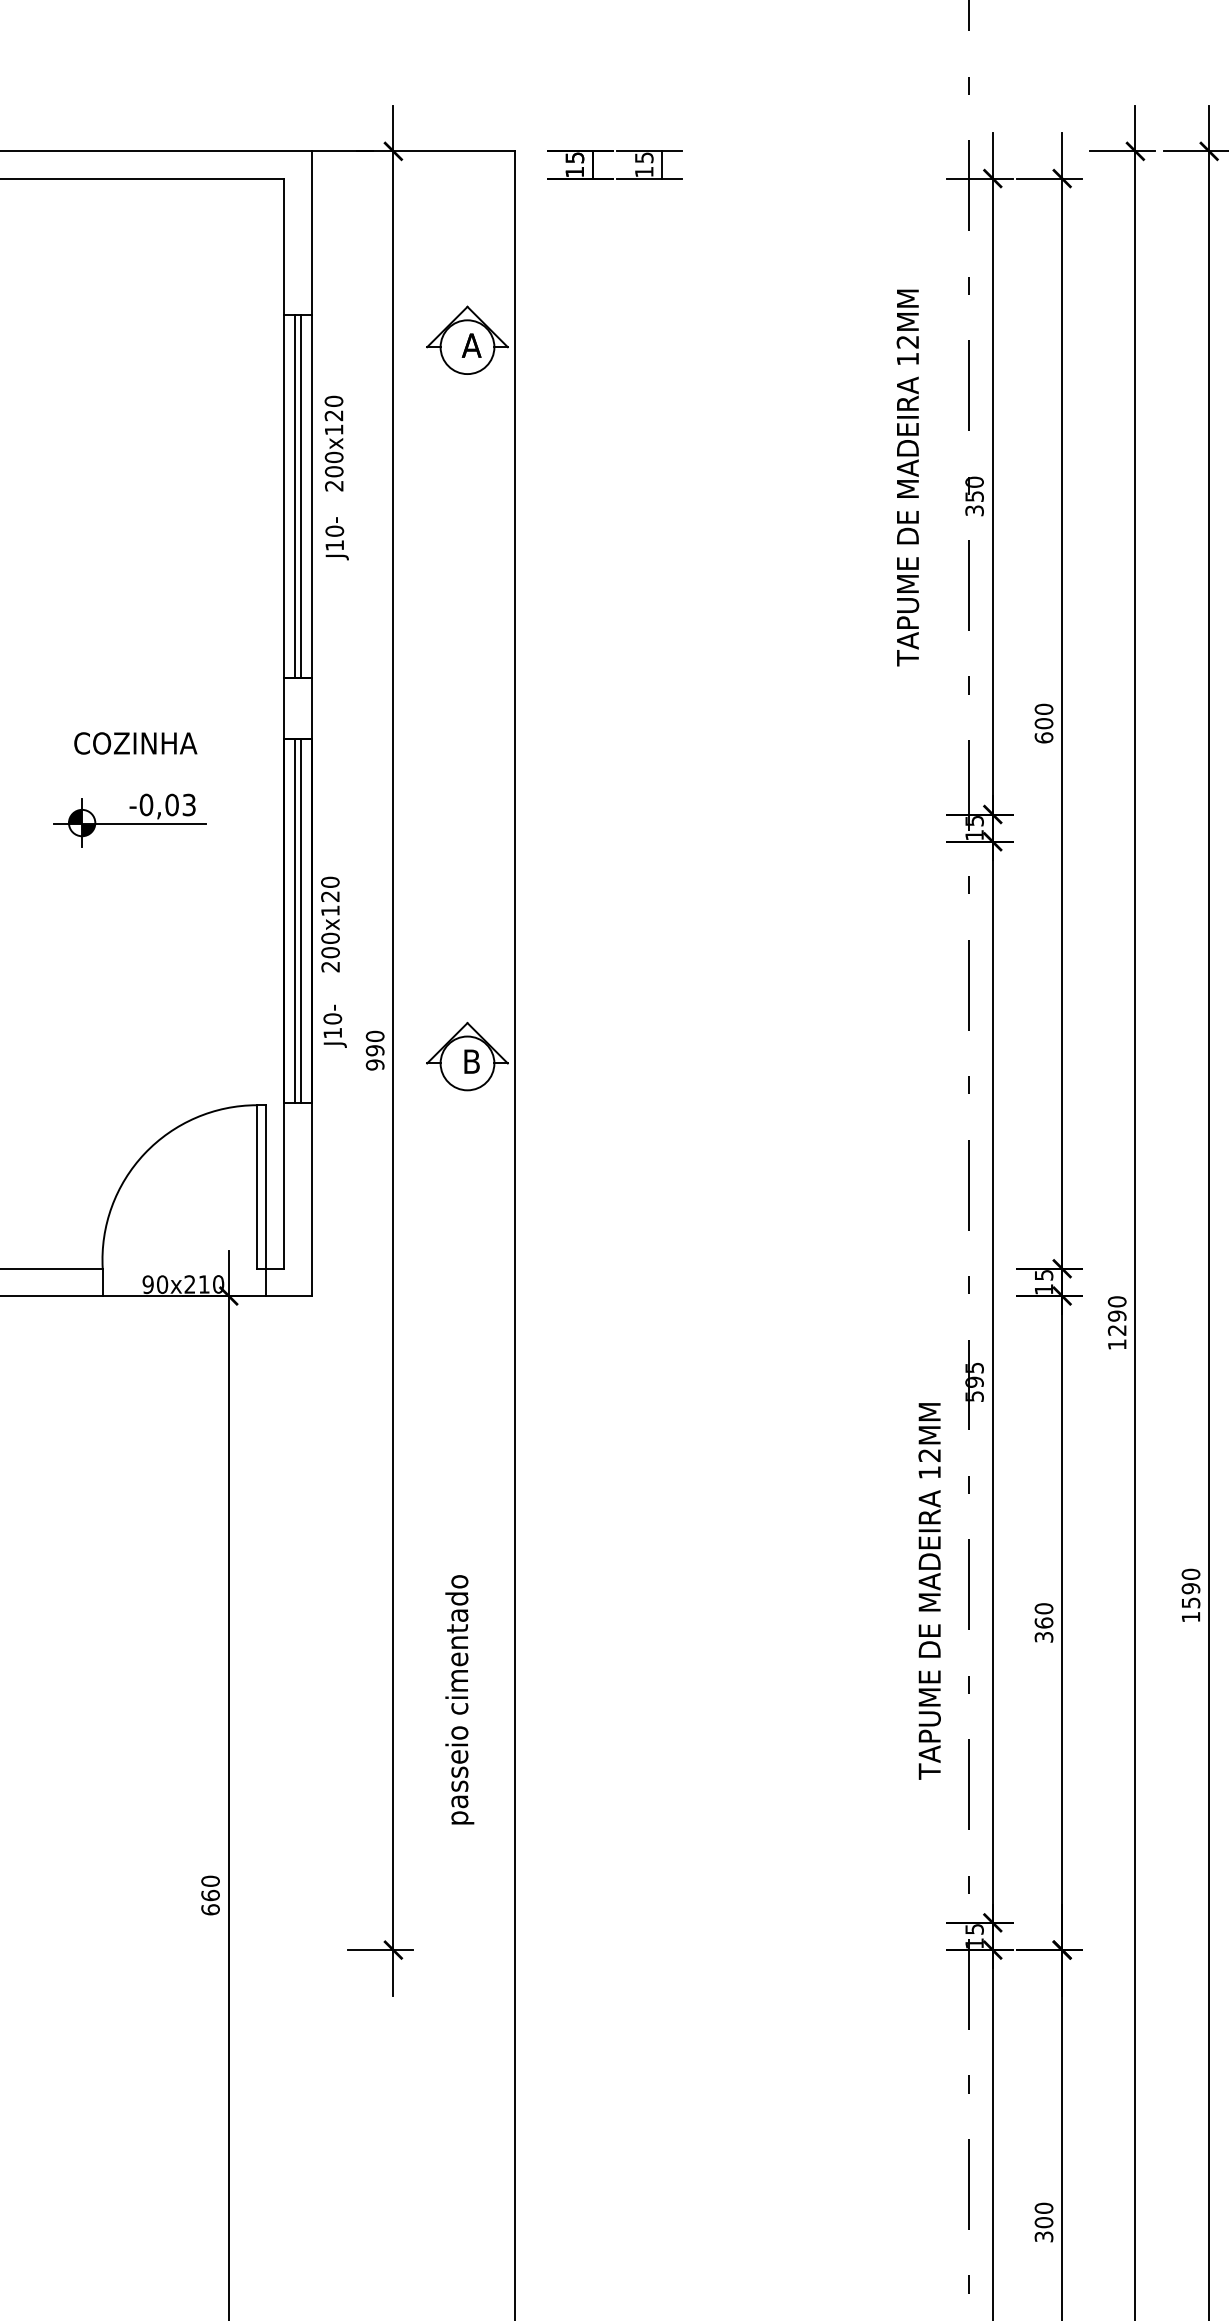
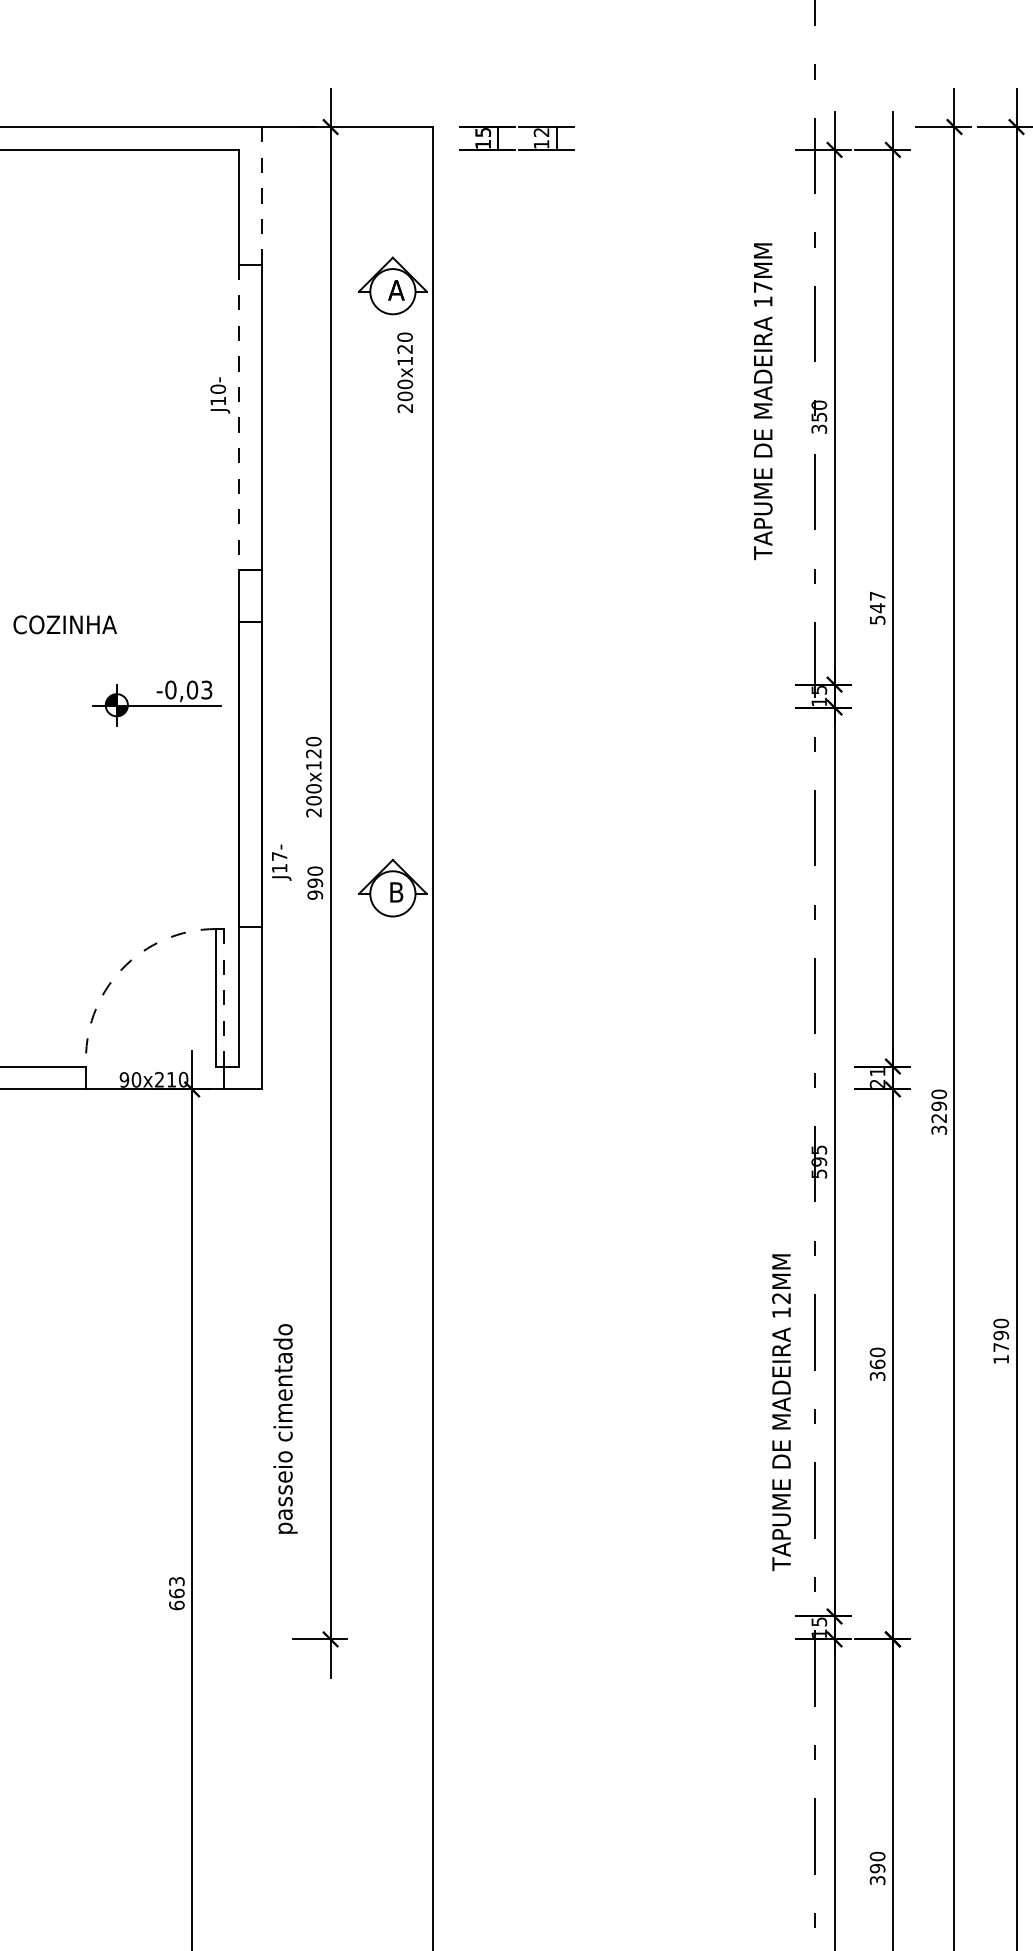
text: (644, 157) -> (541, 132), 15 -> 12
line: (311, 233) -> (261, 196), solid -> dashed
text: (907, 341) -> (762, 286), 12MM -> 17MM
text: (333, 443) -> (404, 372), moved
line: (284, 496) -> (239, 417), solid -> dashed
line: (295, 496) -> (248, 417), removed
line: (300, 496) -> (252, 417), removed
text: (336, 538) -> (219, 395), moved
text: (1043, 723) -> (877, 608), 600 -> 547
text: (135, 743) -> (64, 624), moved
part: (129, 820) -> (156, 703), moved
line: (295, 920) -> (248, 773), removed
line: (300, 920) -> (252, 773), removed
text: (330, 924) -> (313, 777), moved
text: (332, 1018) -> (279, 856), J10- -> J17-
arc: (144, 1153) -> (121, 969), solid -> dashed
line: (266, 1187) -> (223, 998), solid -> dashed
text: (1043, 1282) -> (877, 1078), 15 -> 21
text: (1116, 1344) -> (938, 1130), 1290 -> 3290
text: (929, 1591) -> (781, 1412), moved
text: (1191, 1602) -> (1001, 1347), 1590 -> 1790
text: (459, 1699) -> (285, 1428), moved
text: (210, 1880) -> (176, 1580), 660 -> 663
text: (1044, 2222) -> (878, 1868), 300 -> 390

